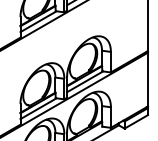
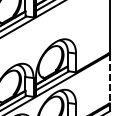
line: (147, 79) -> (109, 78), solid -> dashed

